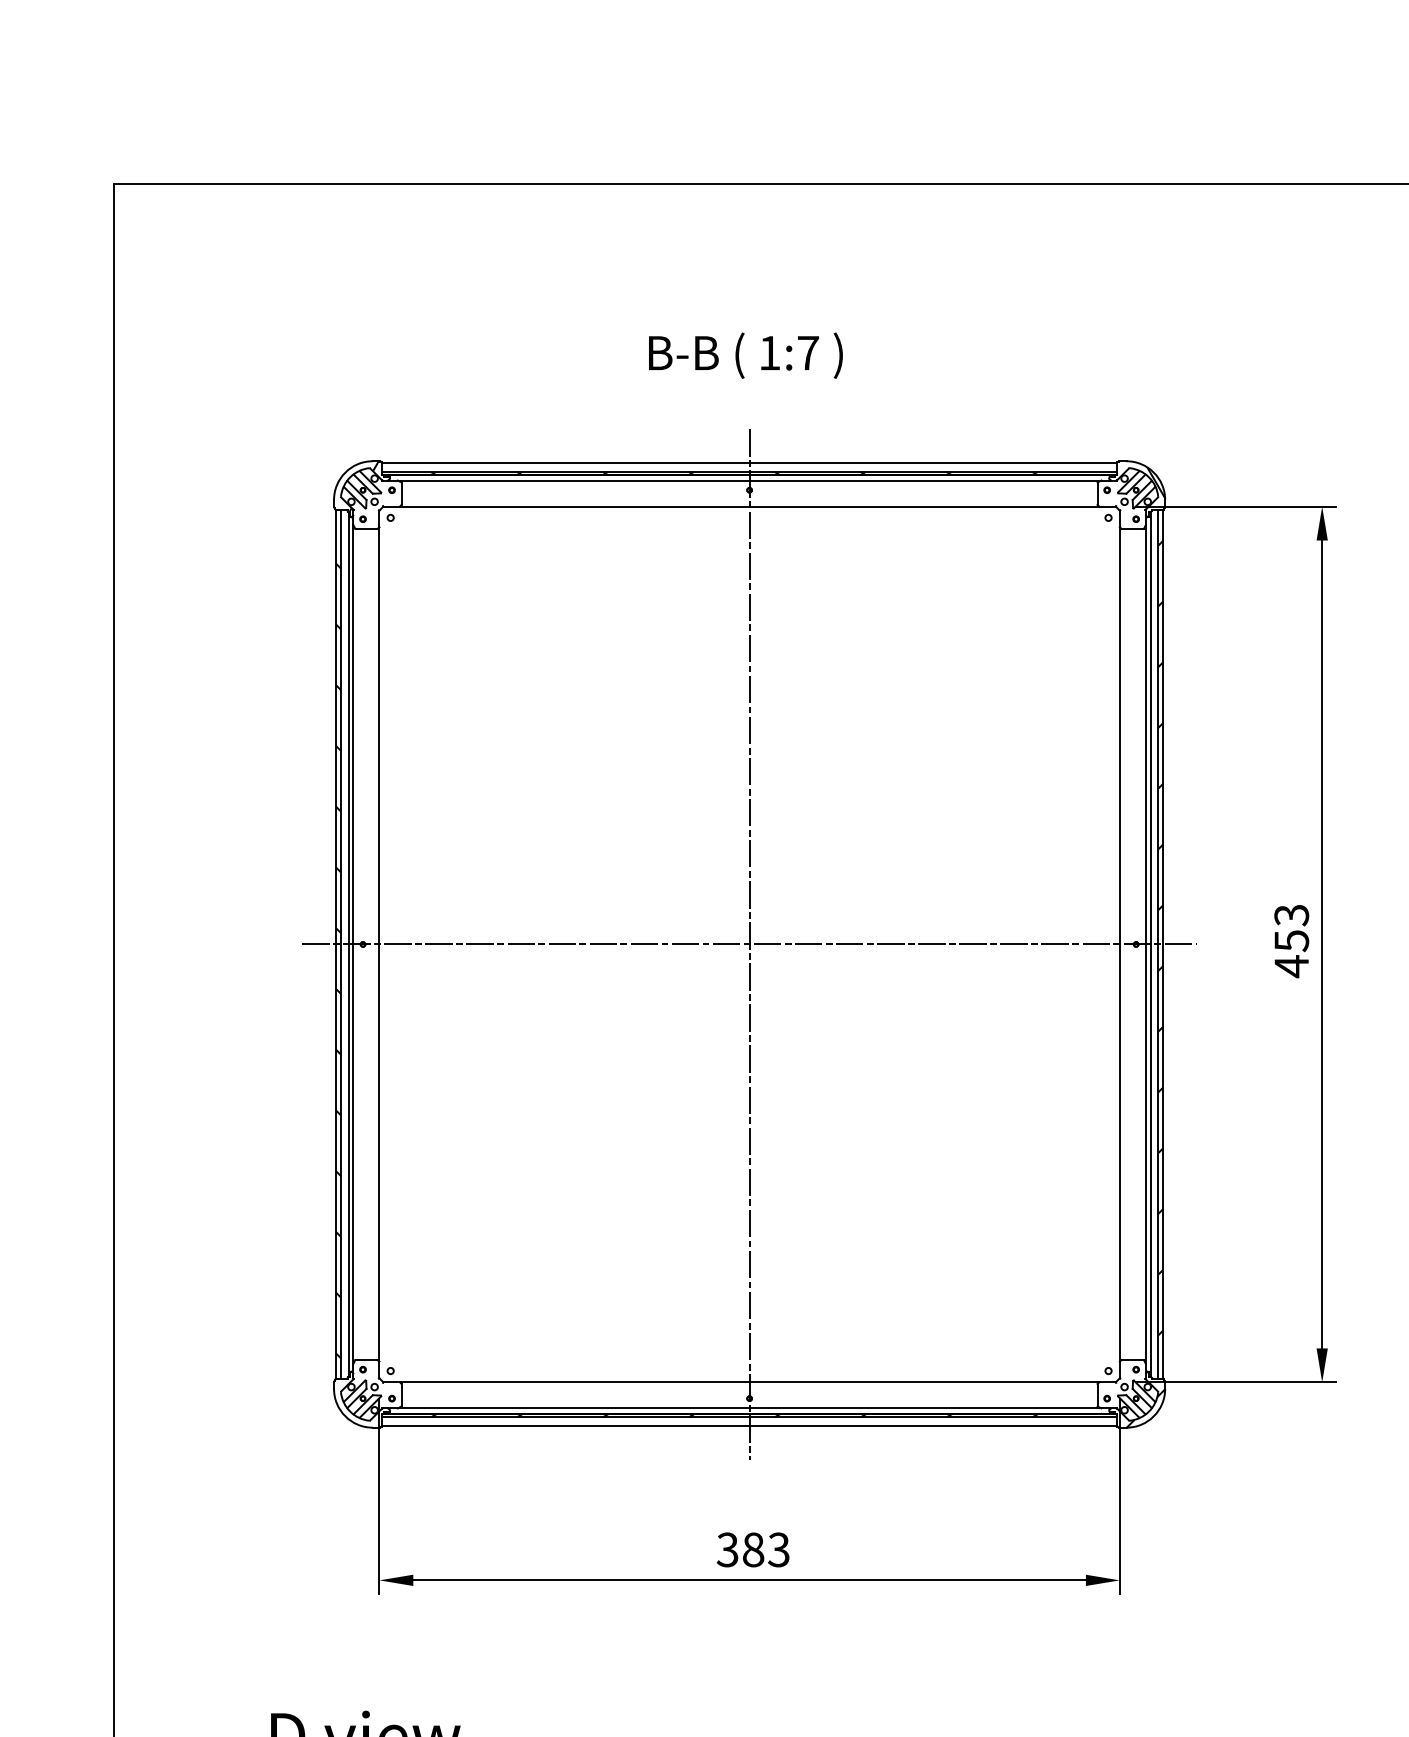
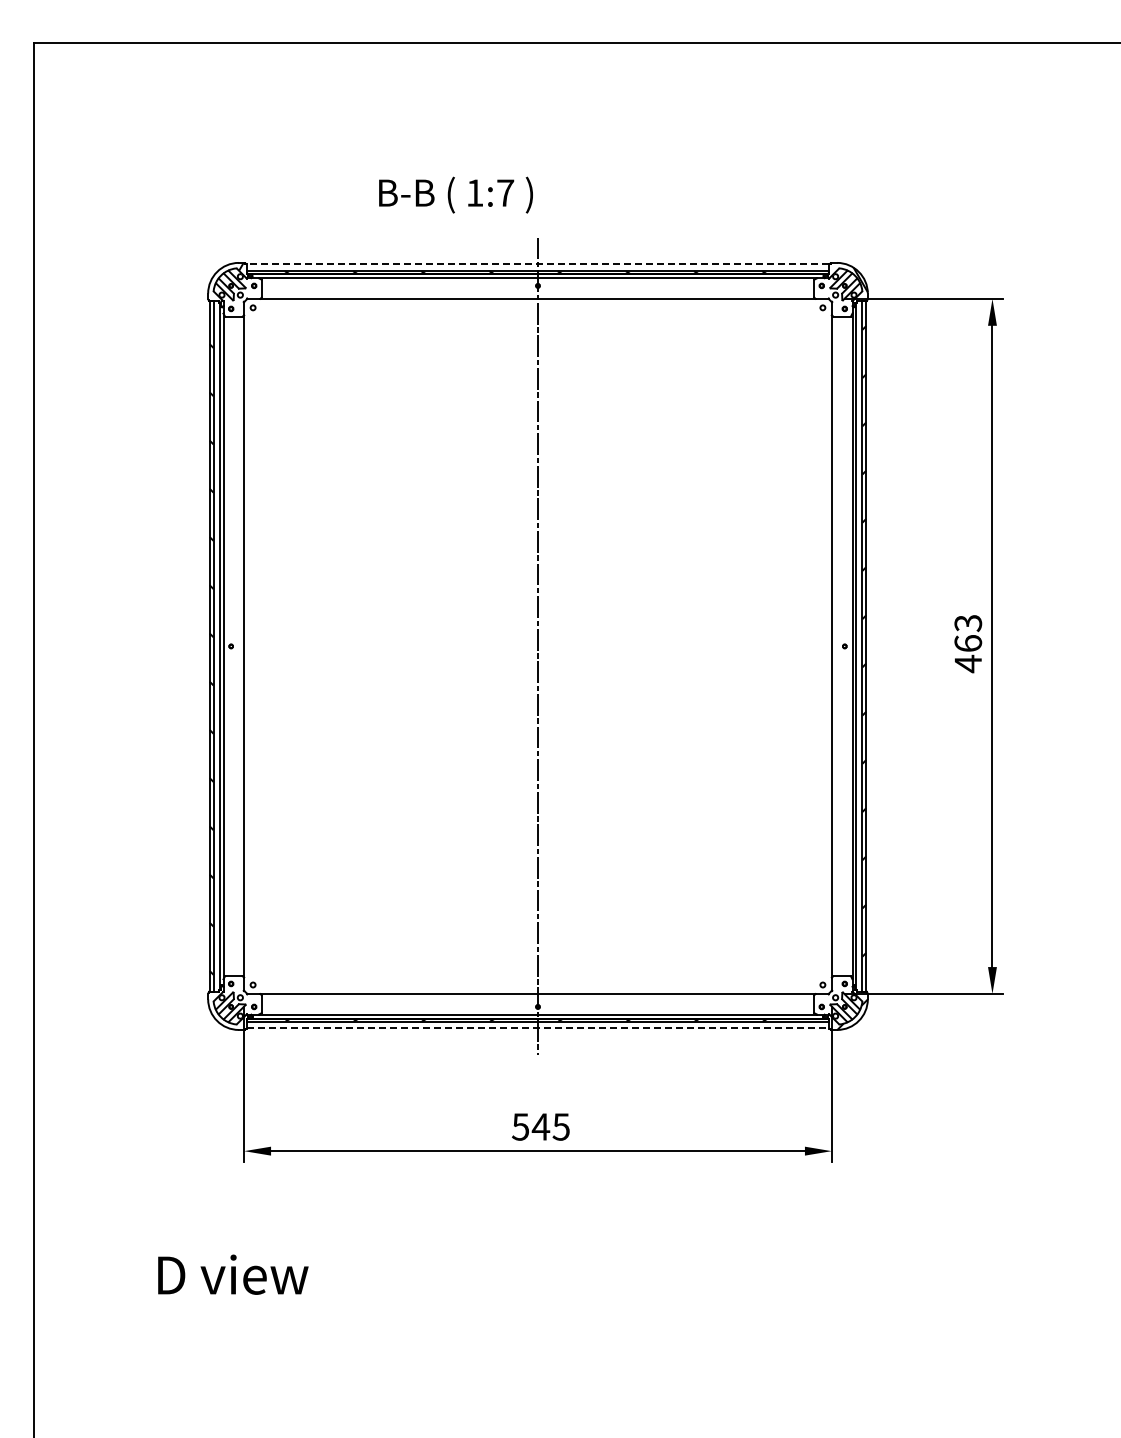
text: (745, 354) -> (455, 194), moved
line: (748, 463) -> (537, 264), solid -> dashed
text: (1291, 940) -> (968, 643), 453 -> 463
line: (748, 944) -> (537, 646), removed
line: (750, 1425) -> (538, 1028), solid -> dashed
text: (754, 1549) -> (541, 1126), 383 -> 545

